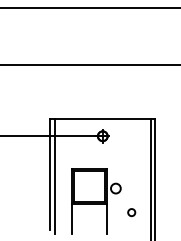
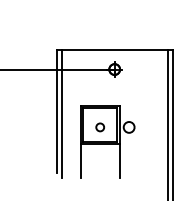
circle: (131, 212) -> (99, 127), moved

